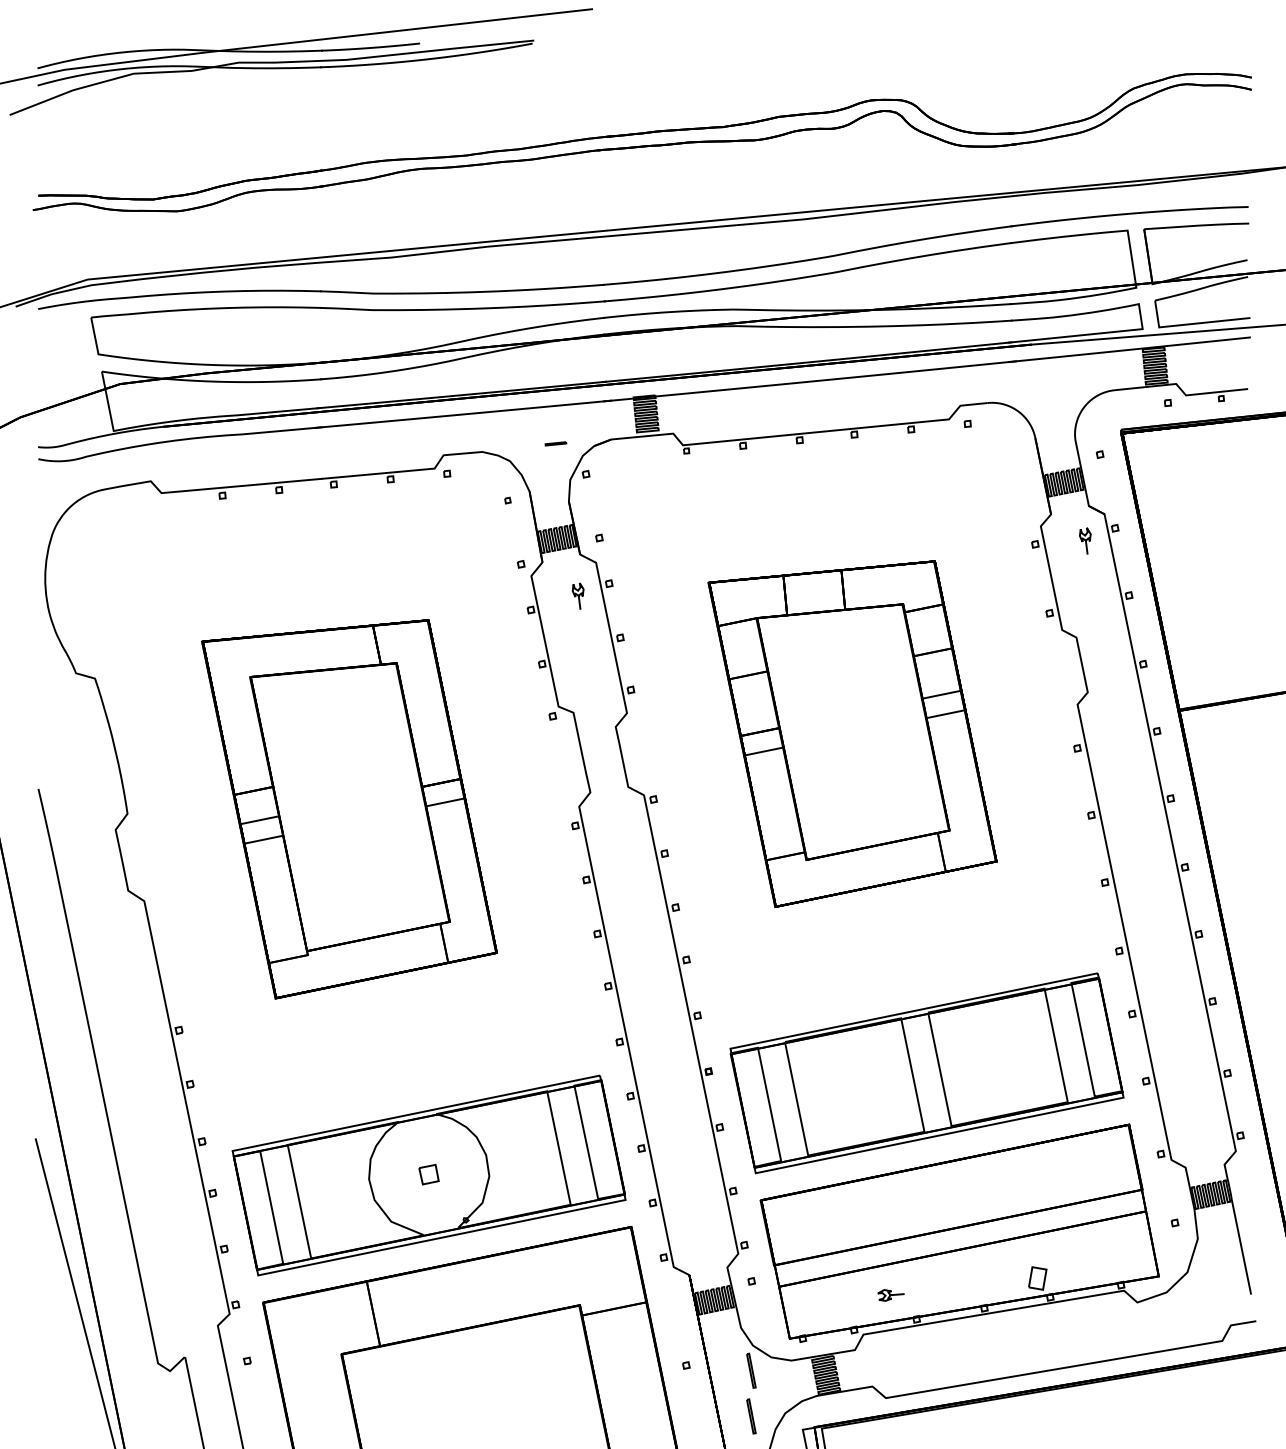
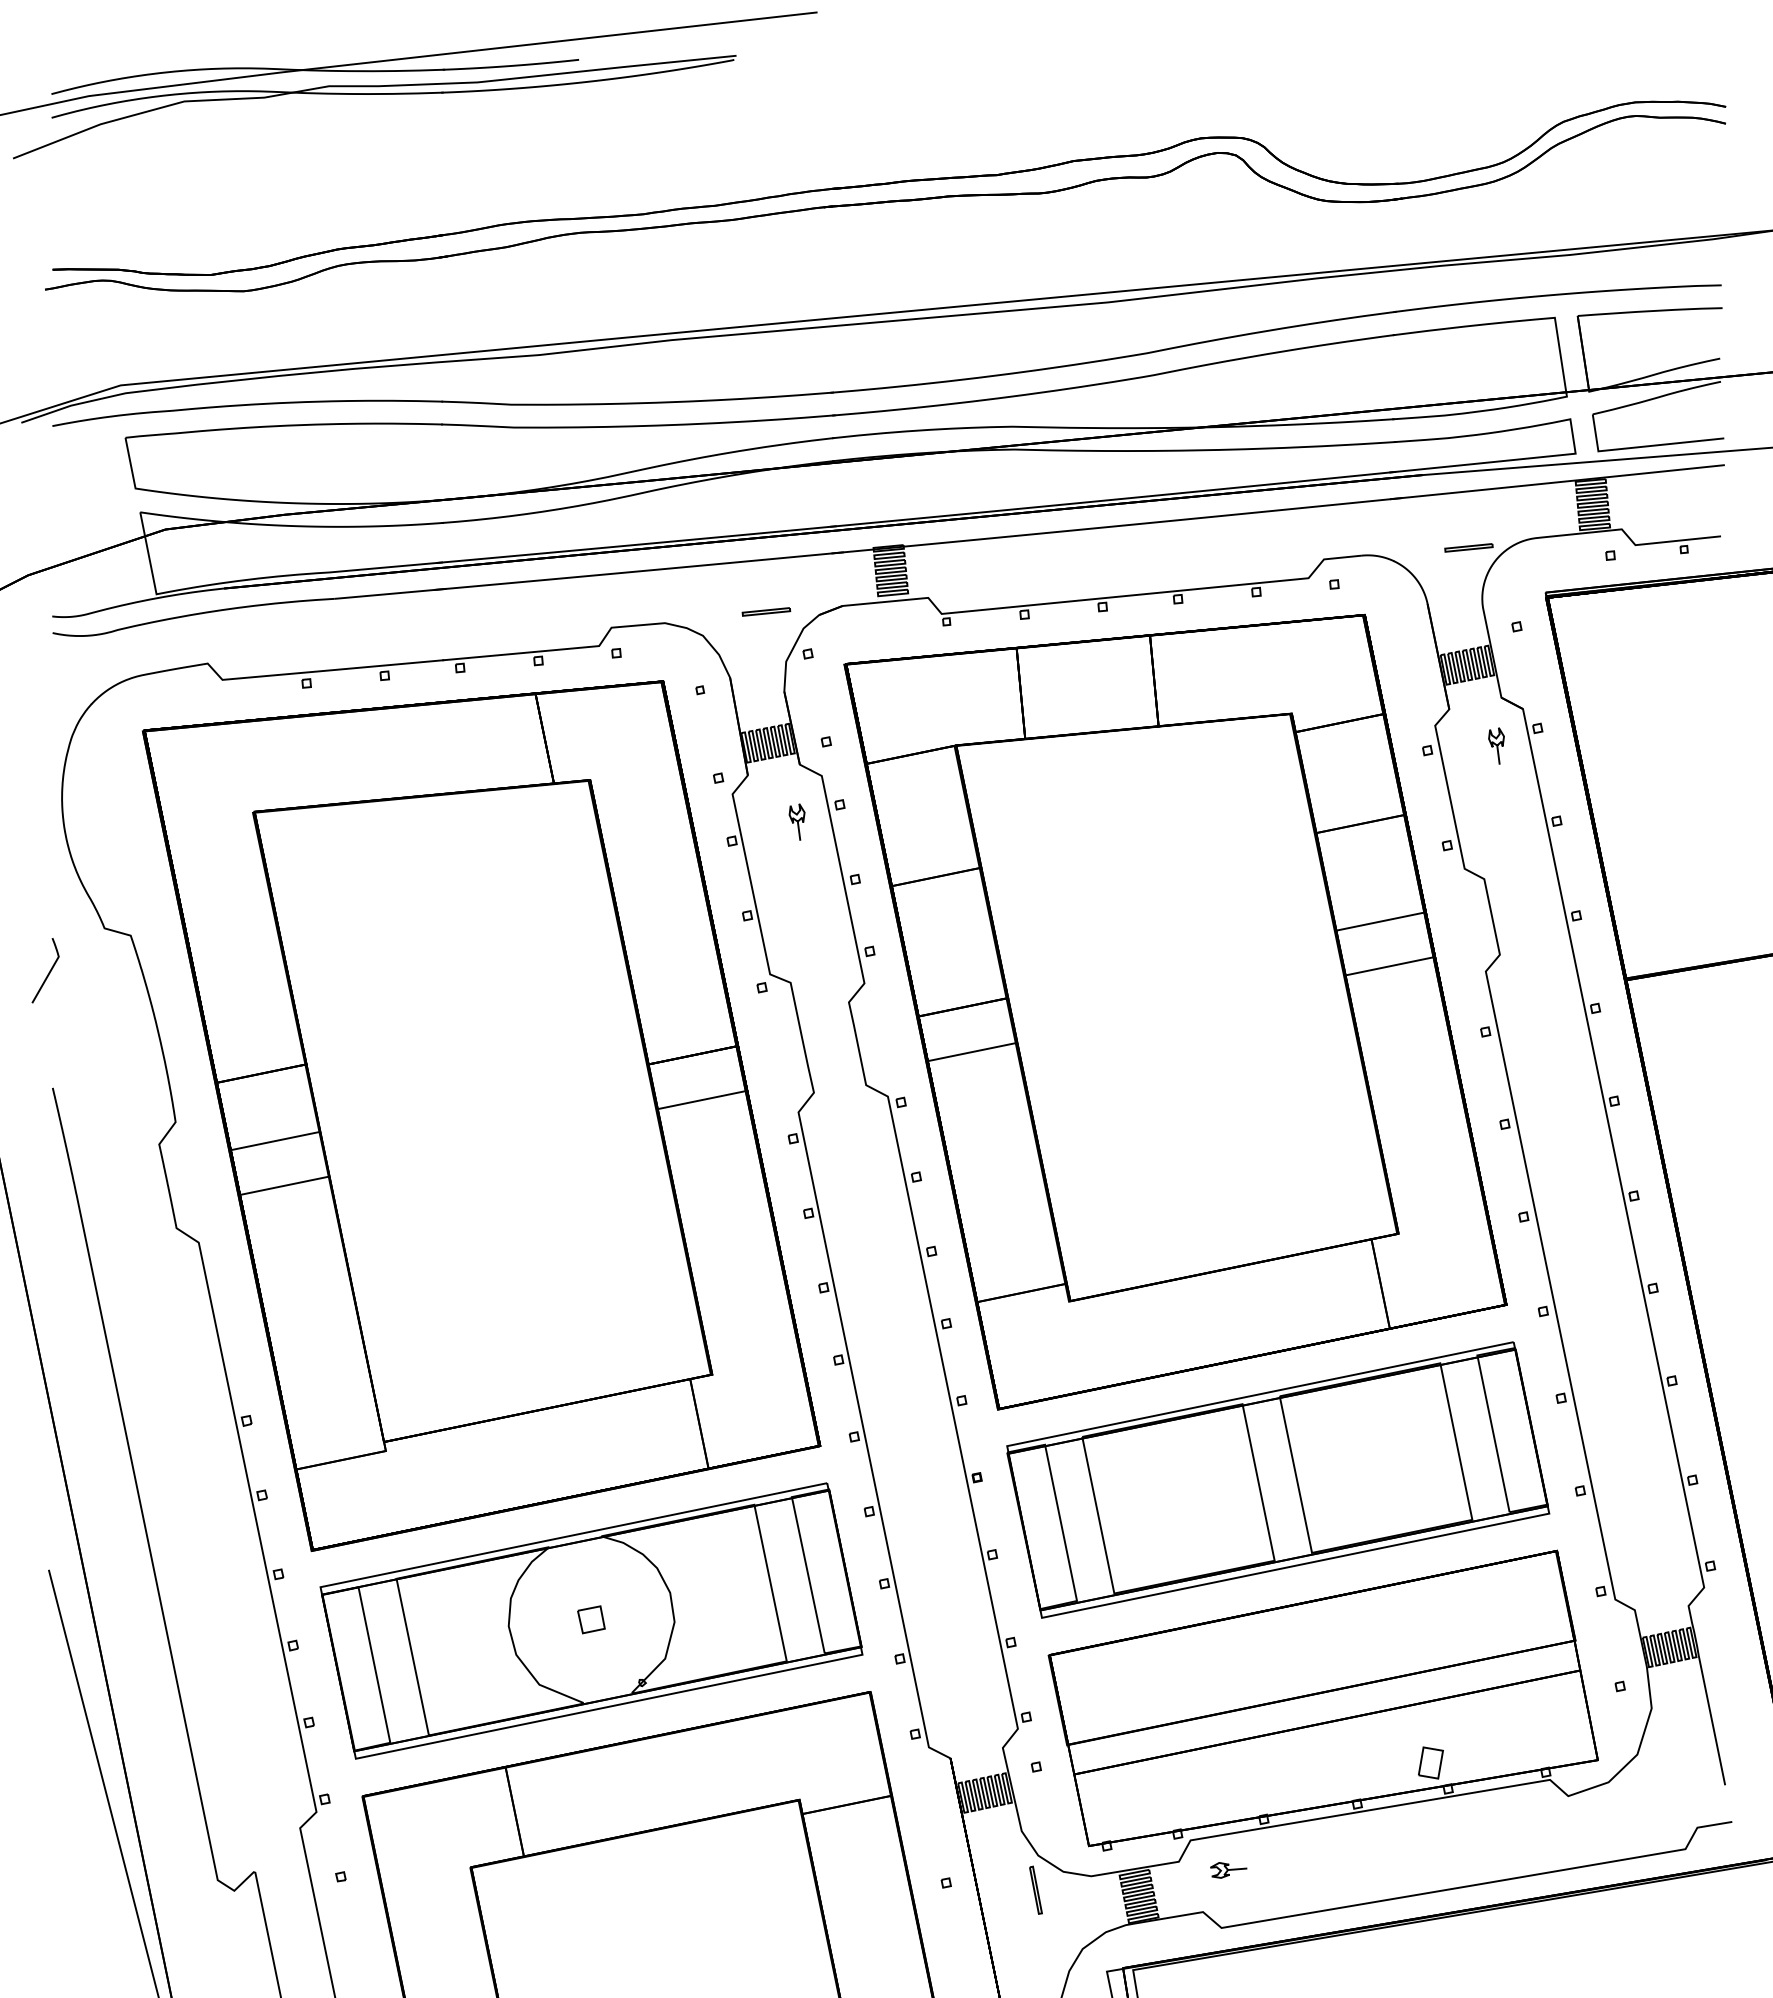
part: (1065, 397) -> (1468, 547), added
part: (555, 443) -> (766, 611), size x1.67
curve: (35, 705) -> (48, 972), added
part: (852, 734) -> (1175, 1012), size x1.67
part: (349, 808) -> (481, 1115), size x1.67
curve: (890, 1295) -> (1228, 1870), moved
part: (751, 1415) -> (1035, 1952), removed

